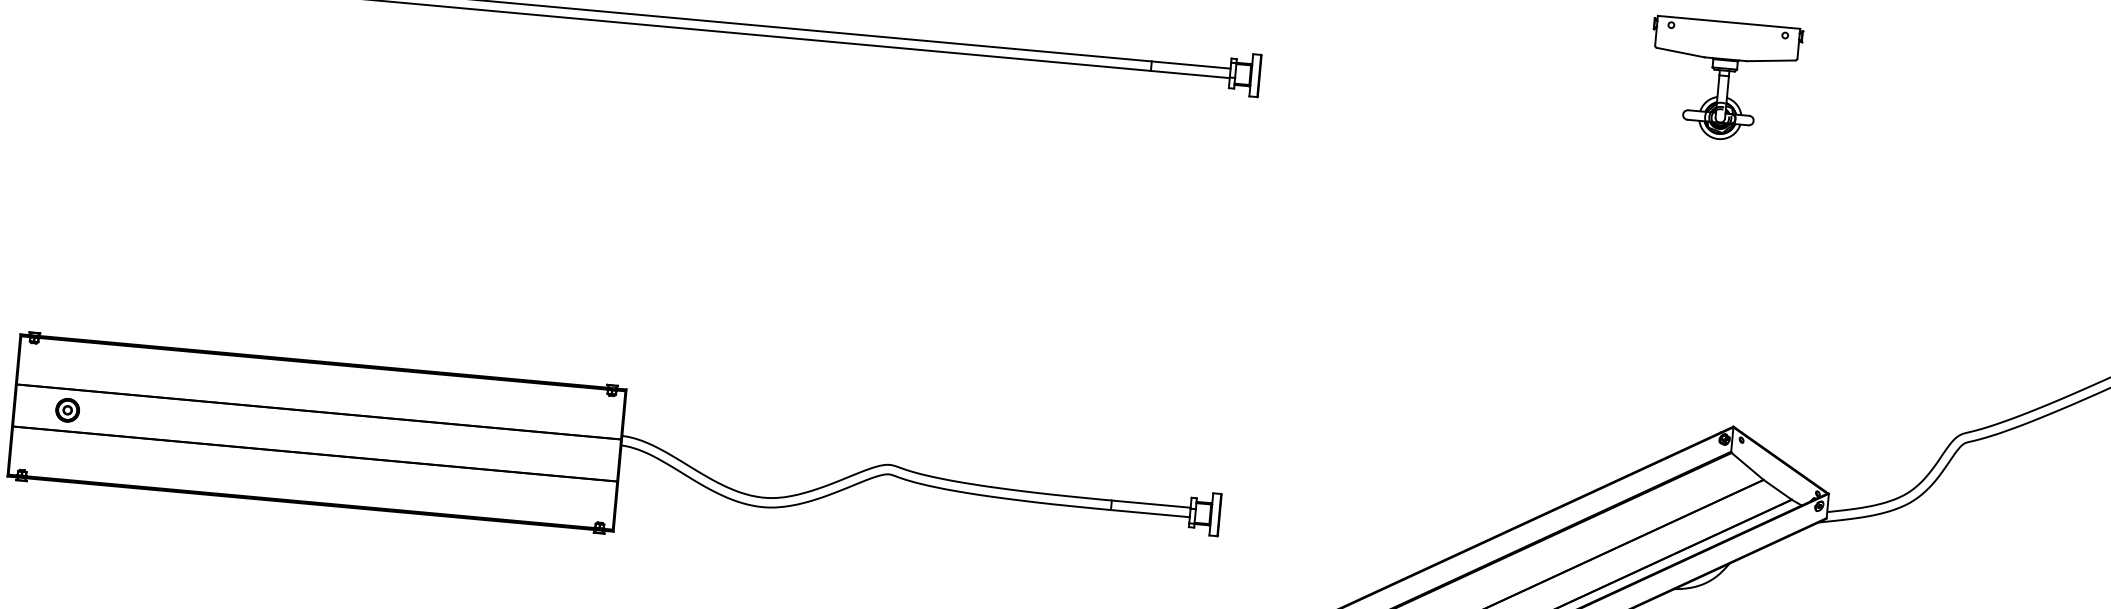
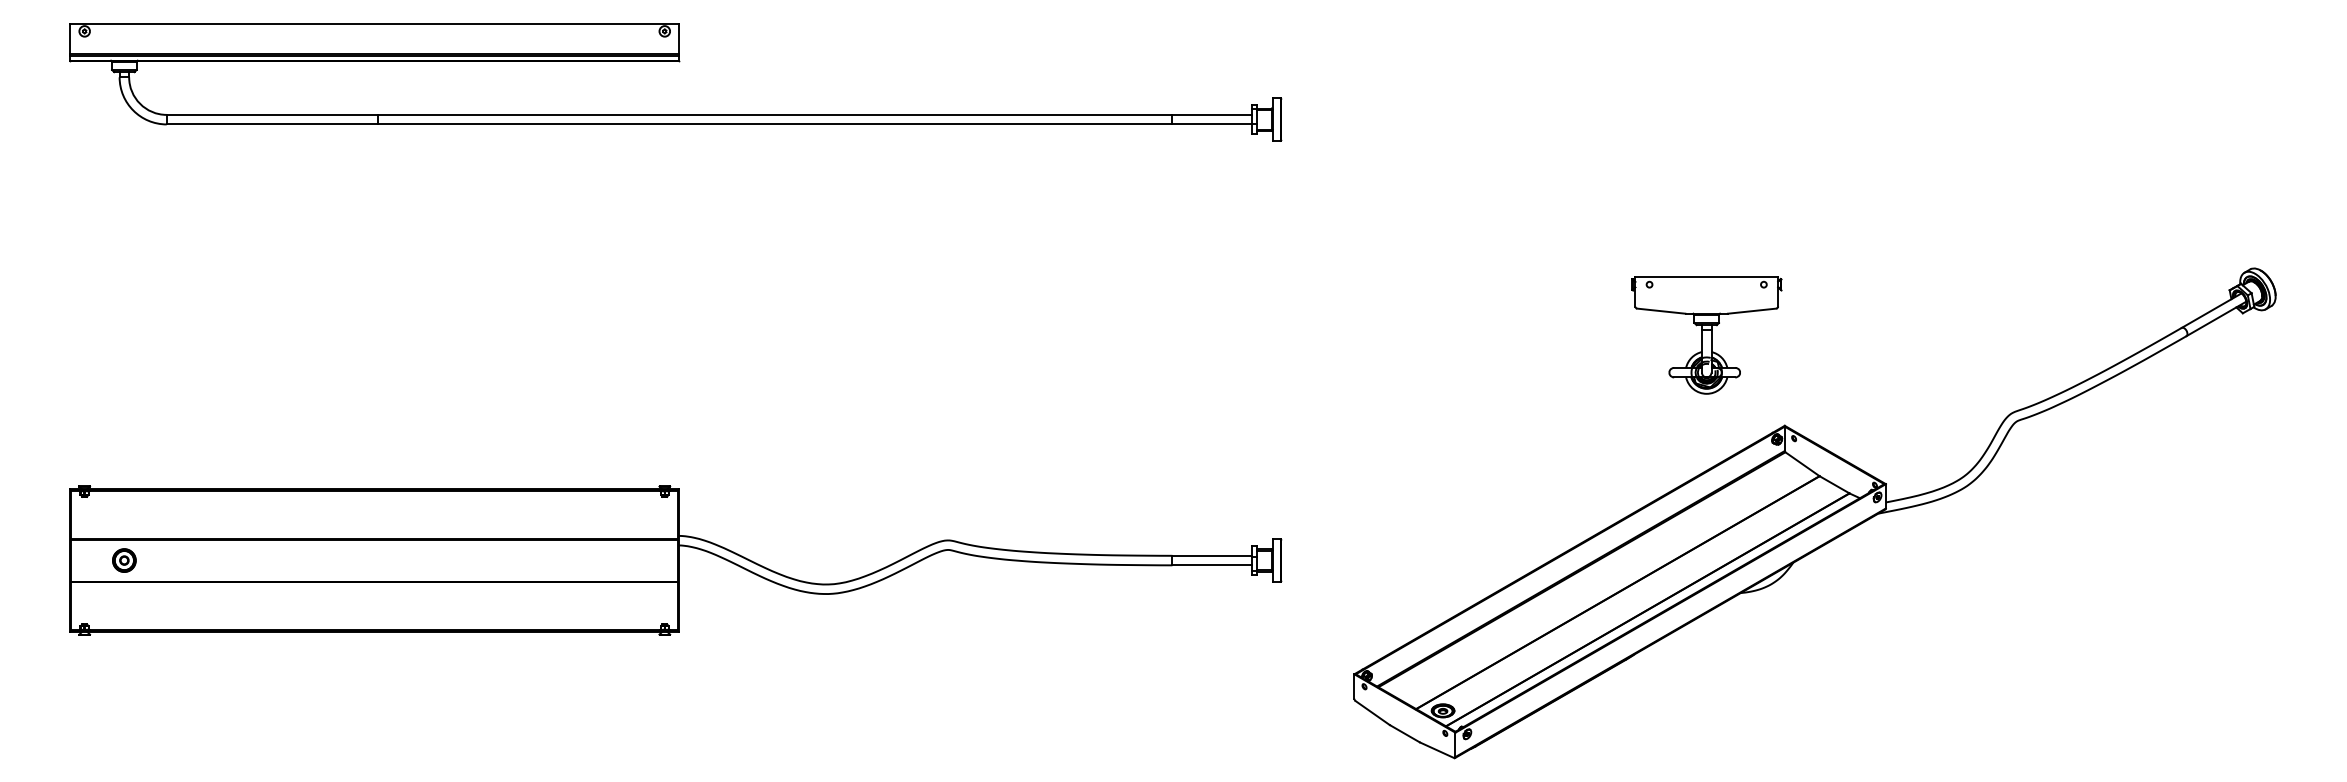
part: (1723, 80) -> (1706, 335), moved

